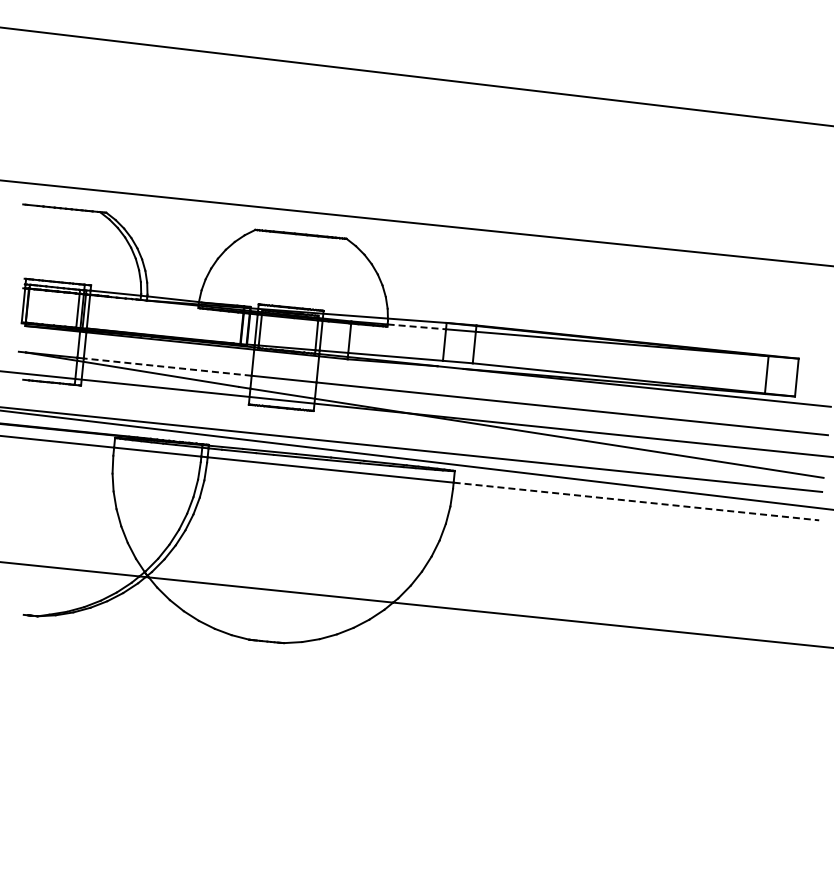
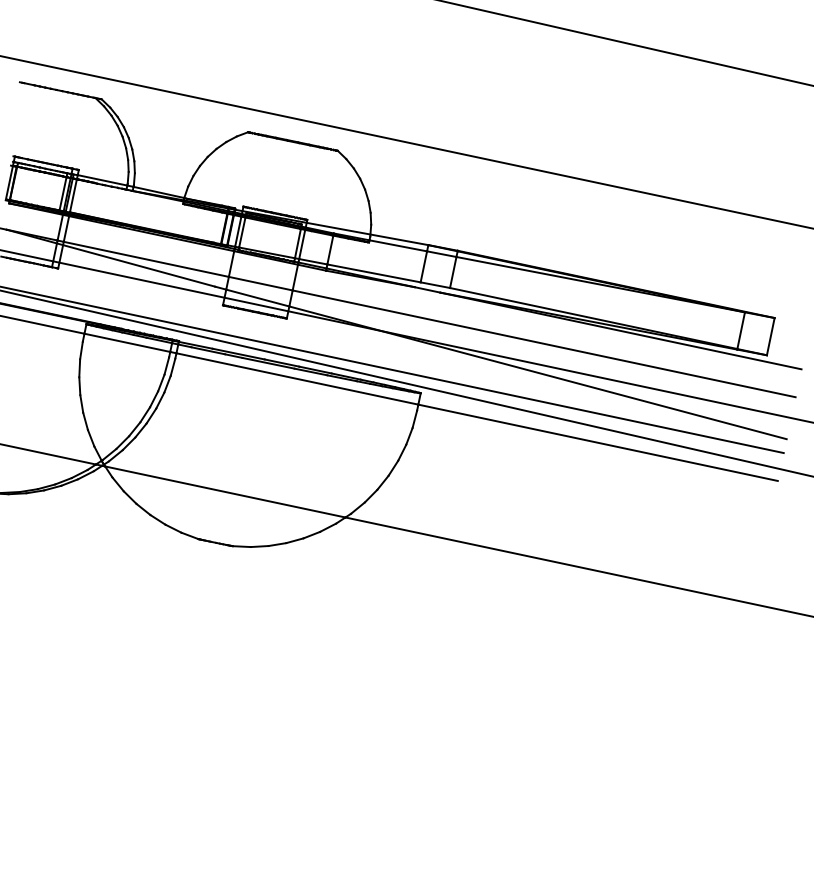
line: (417, 326) -> (398, 245), dashed -> solid
line: (167, 367) -> (146, 259), dashed -> solid
line: (636, 501) -> (598, 442), dashed -> solid

